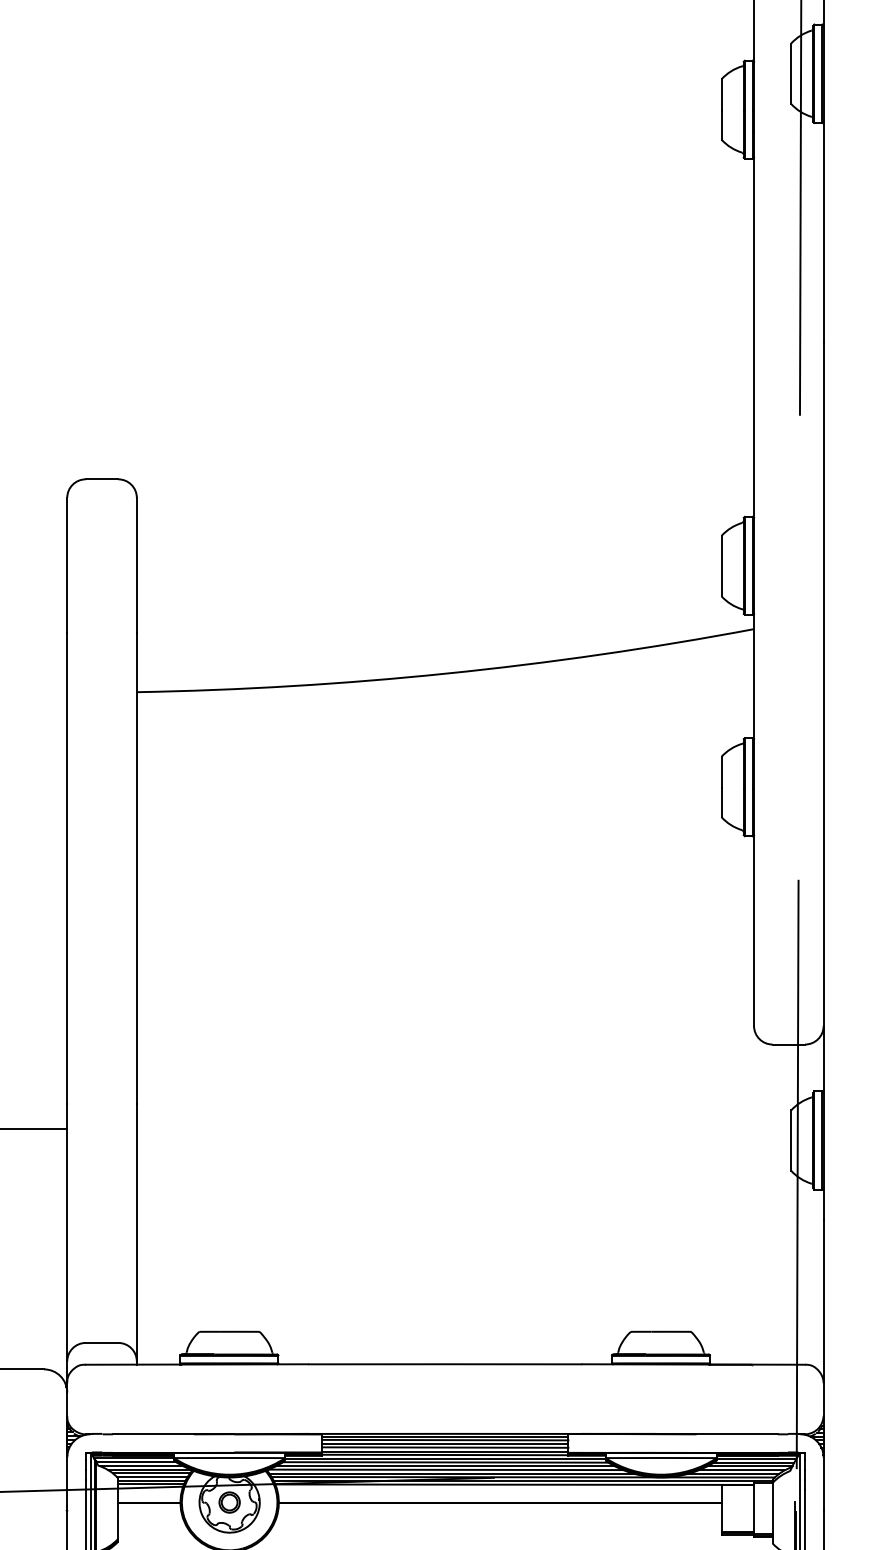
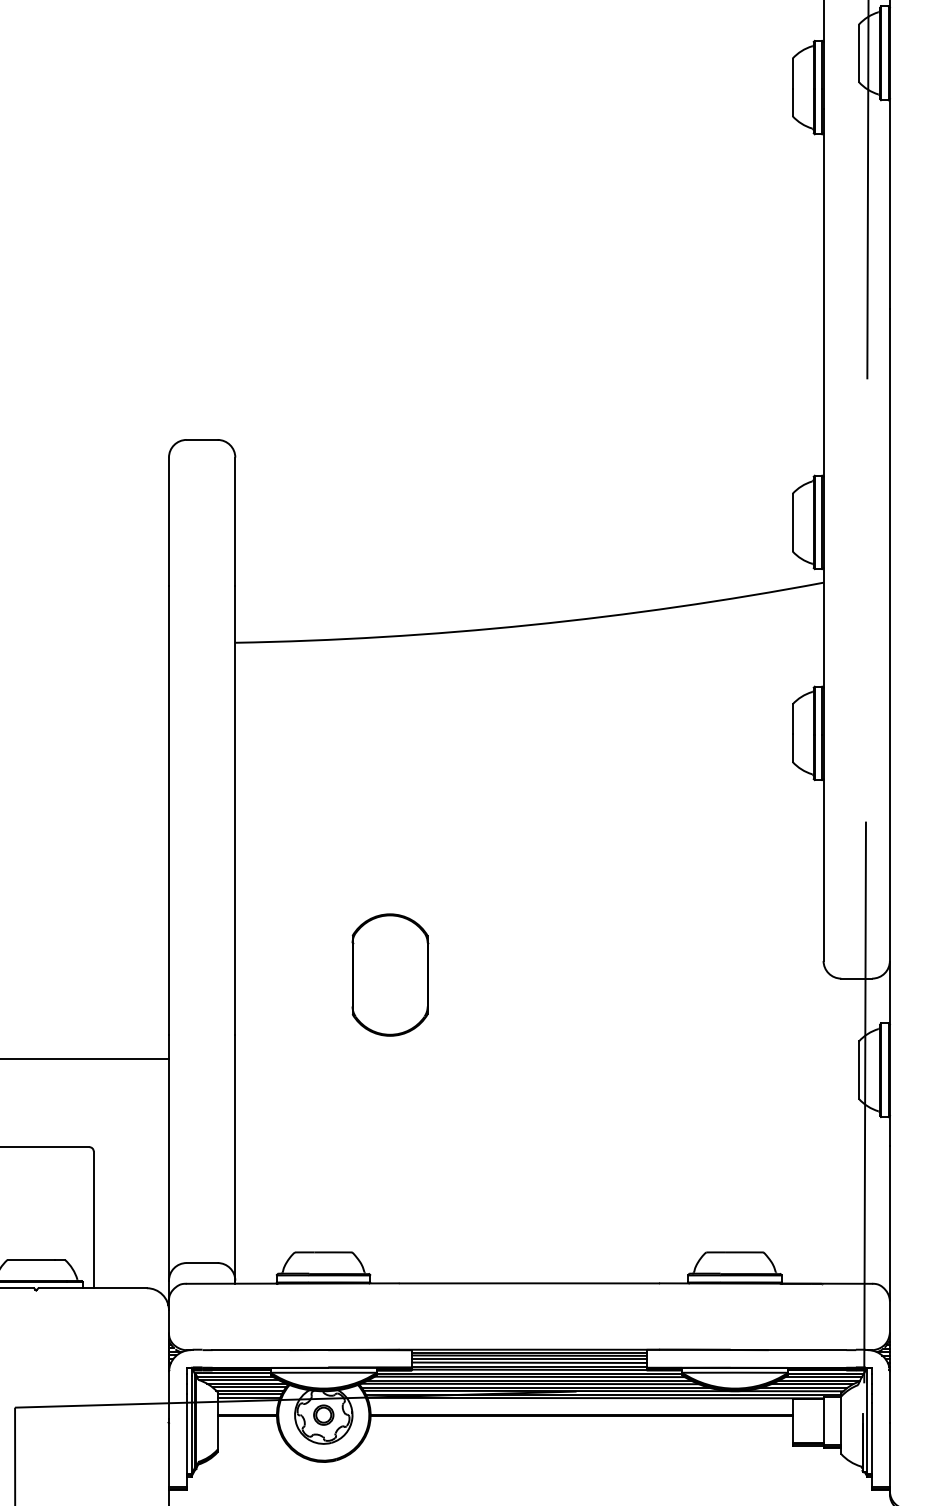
part: (299, 1040) -> (390, 974), added

